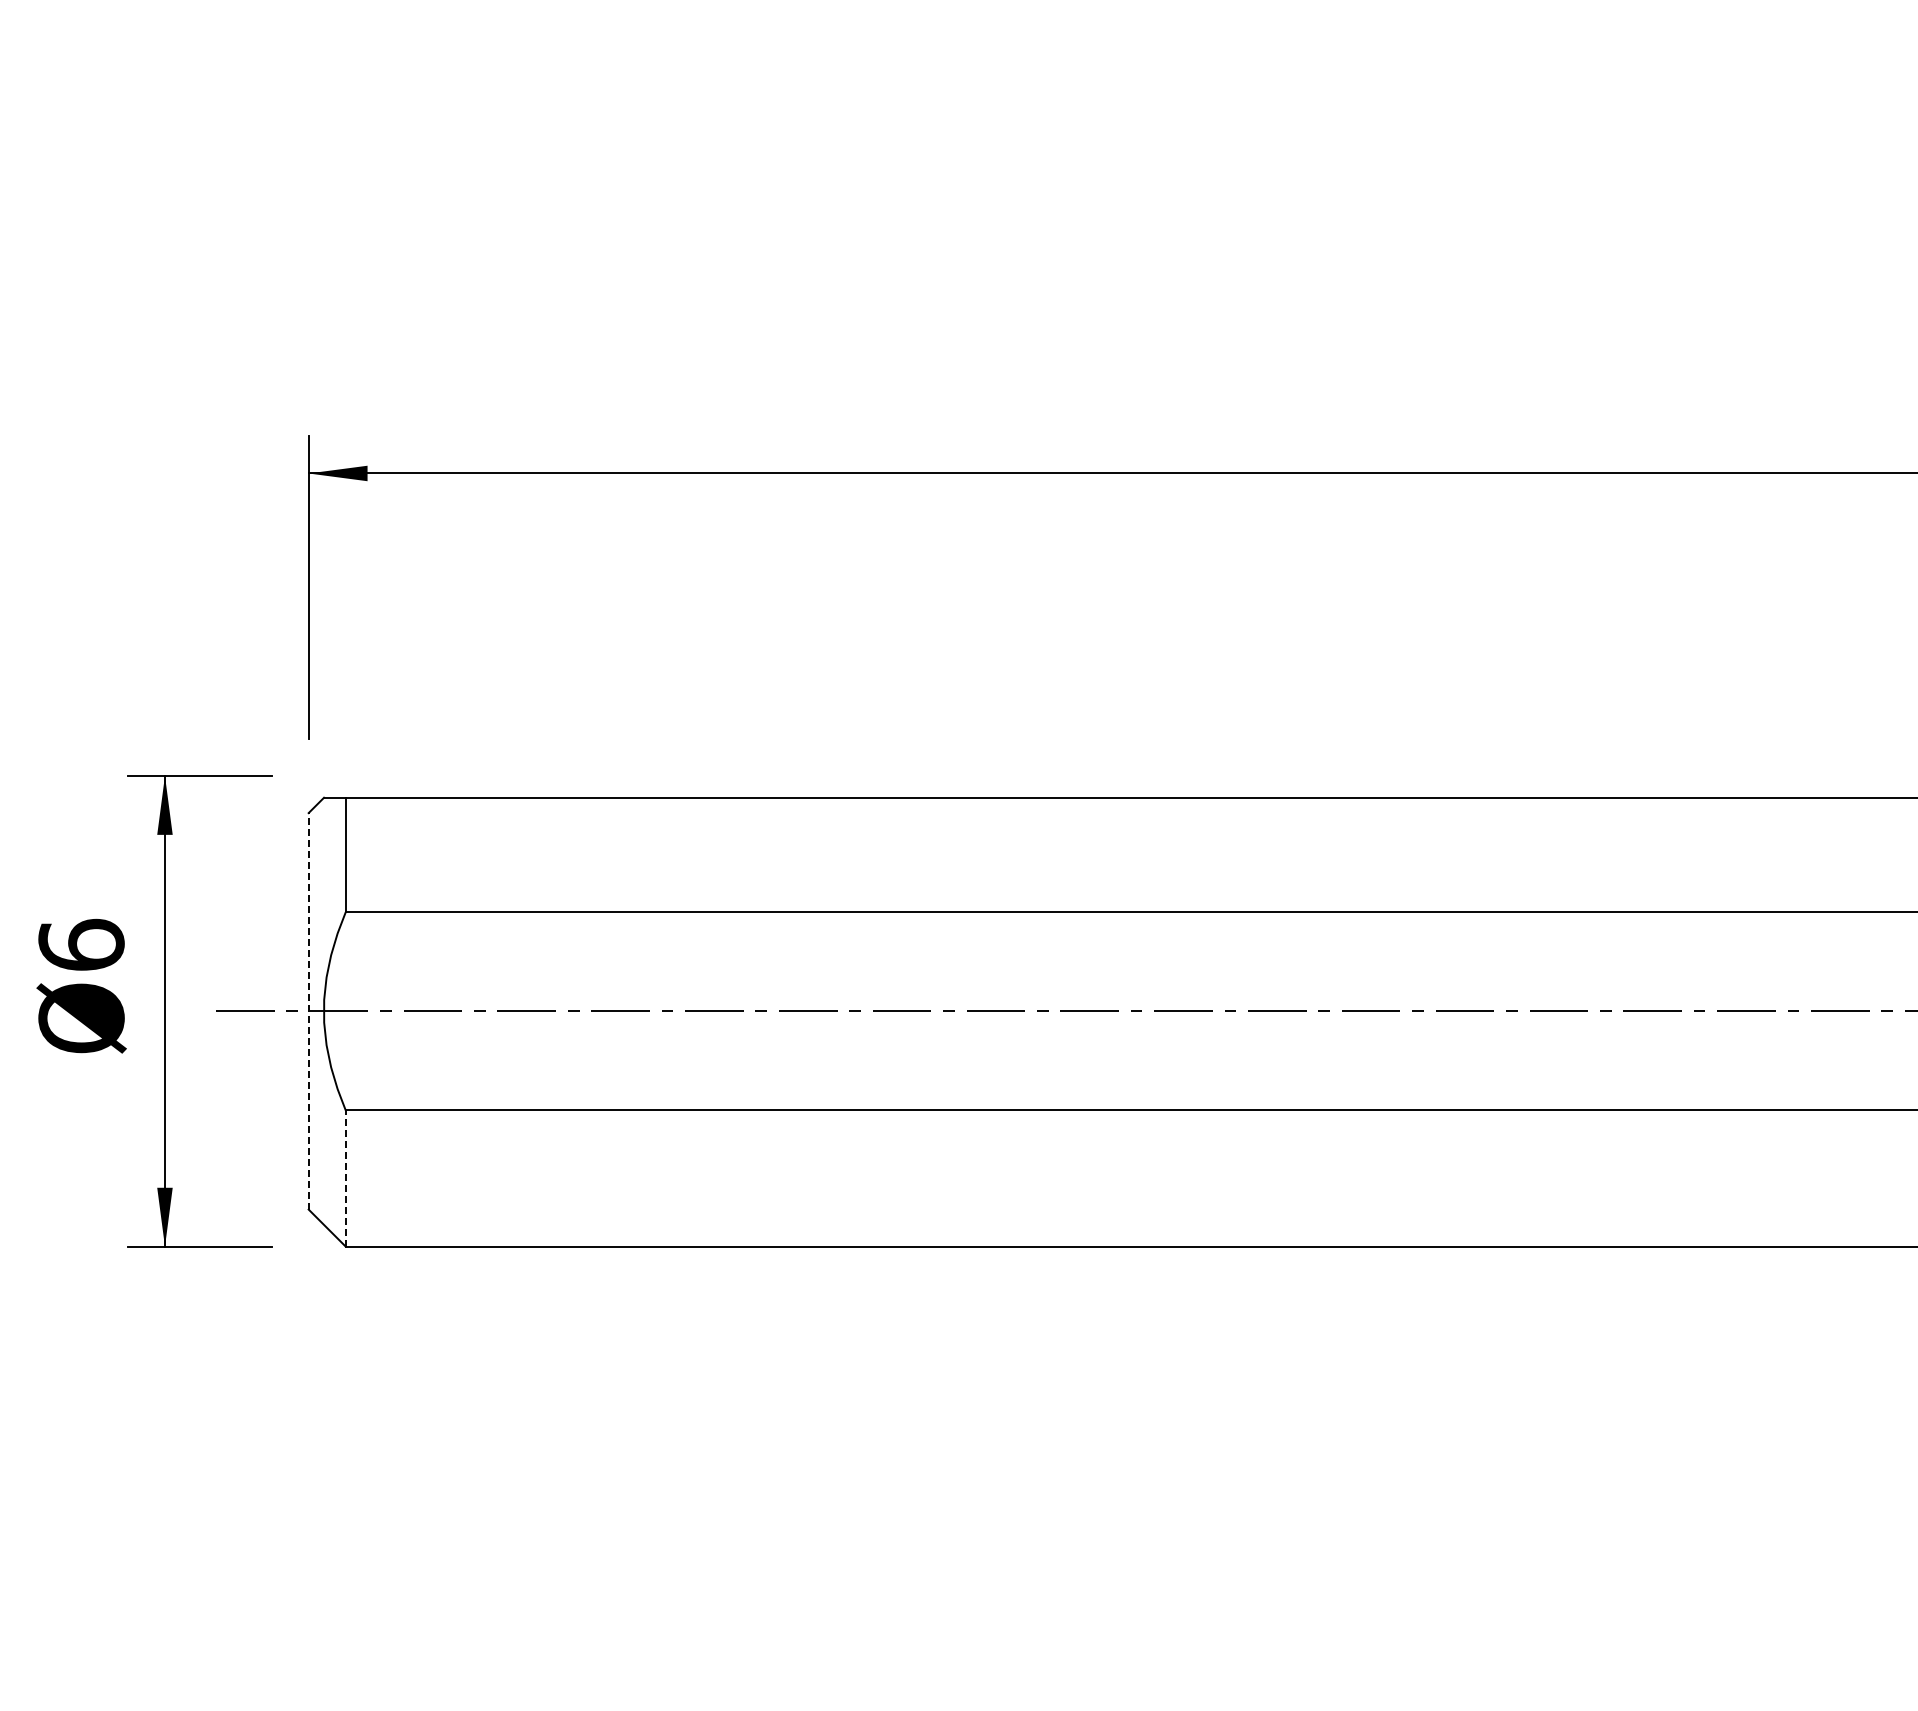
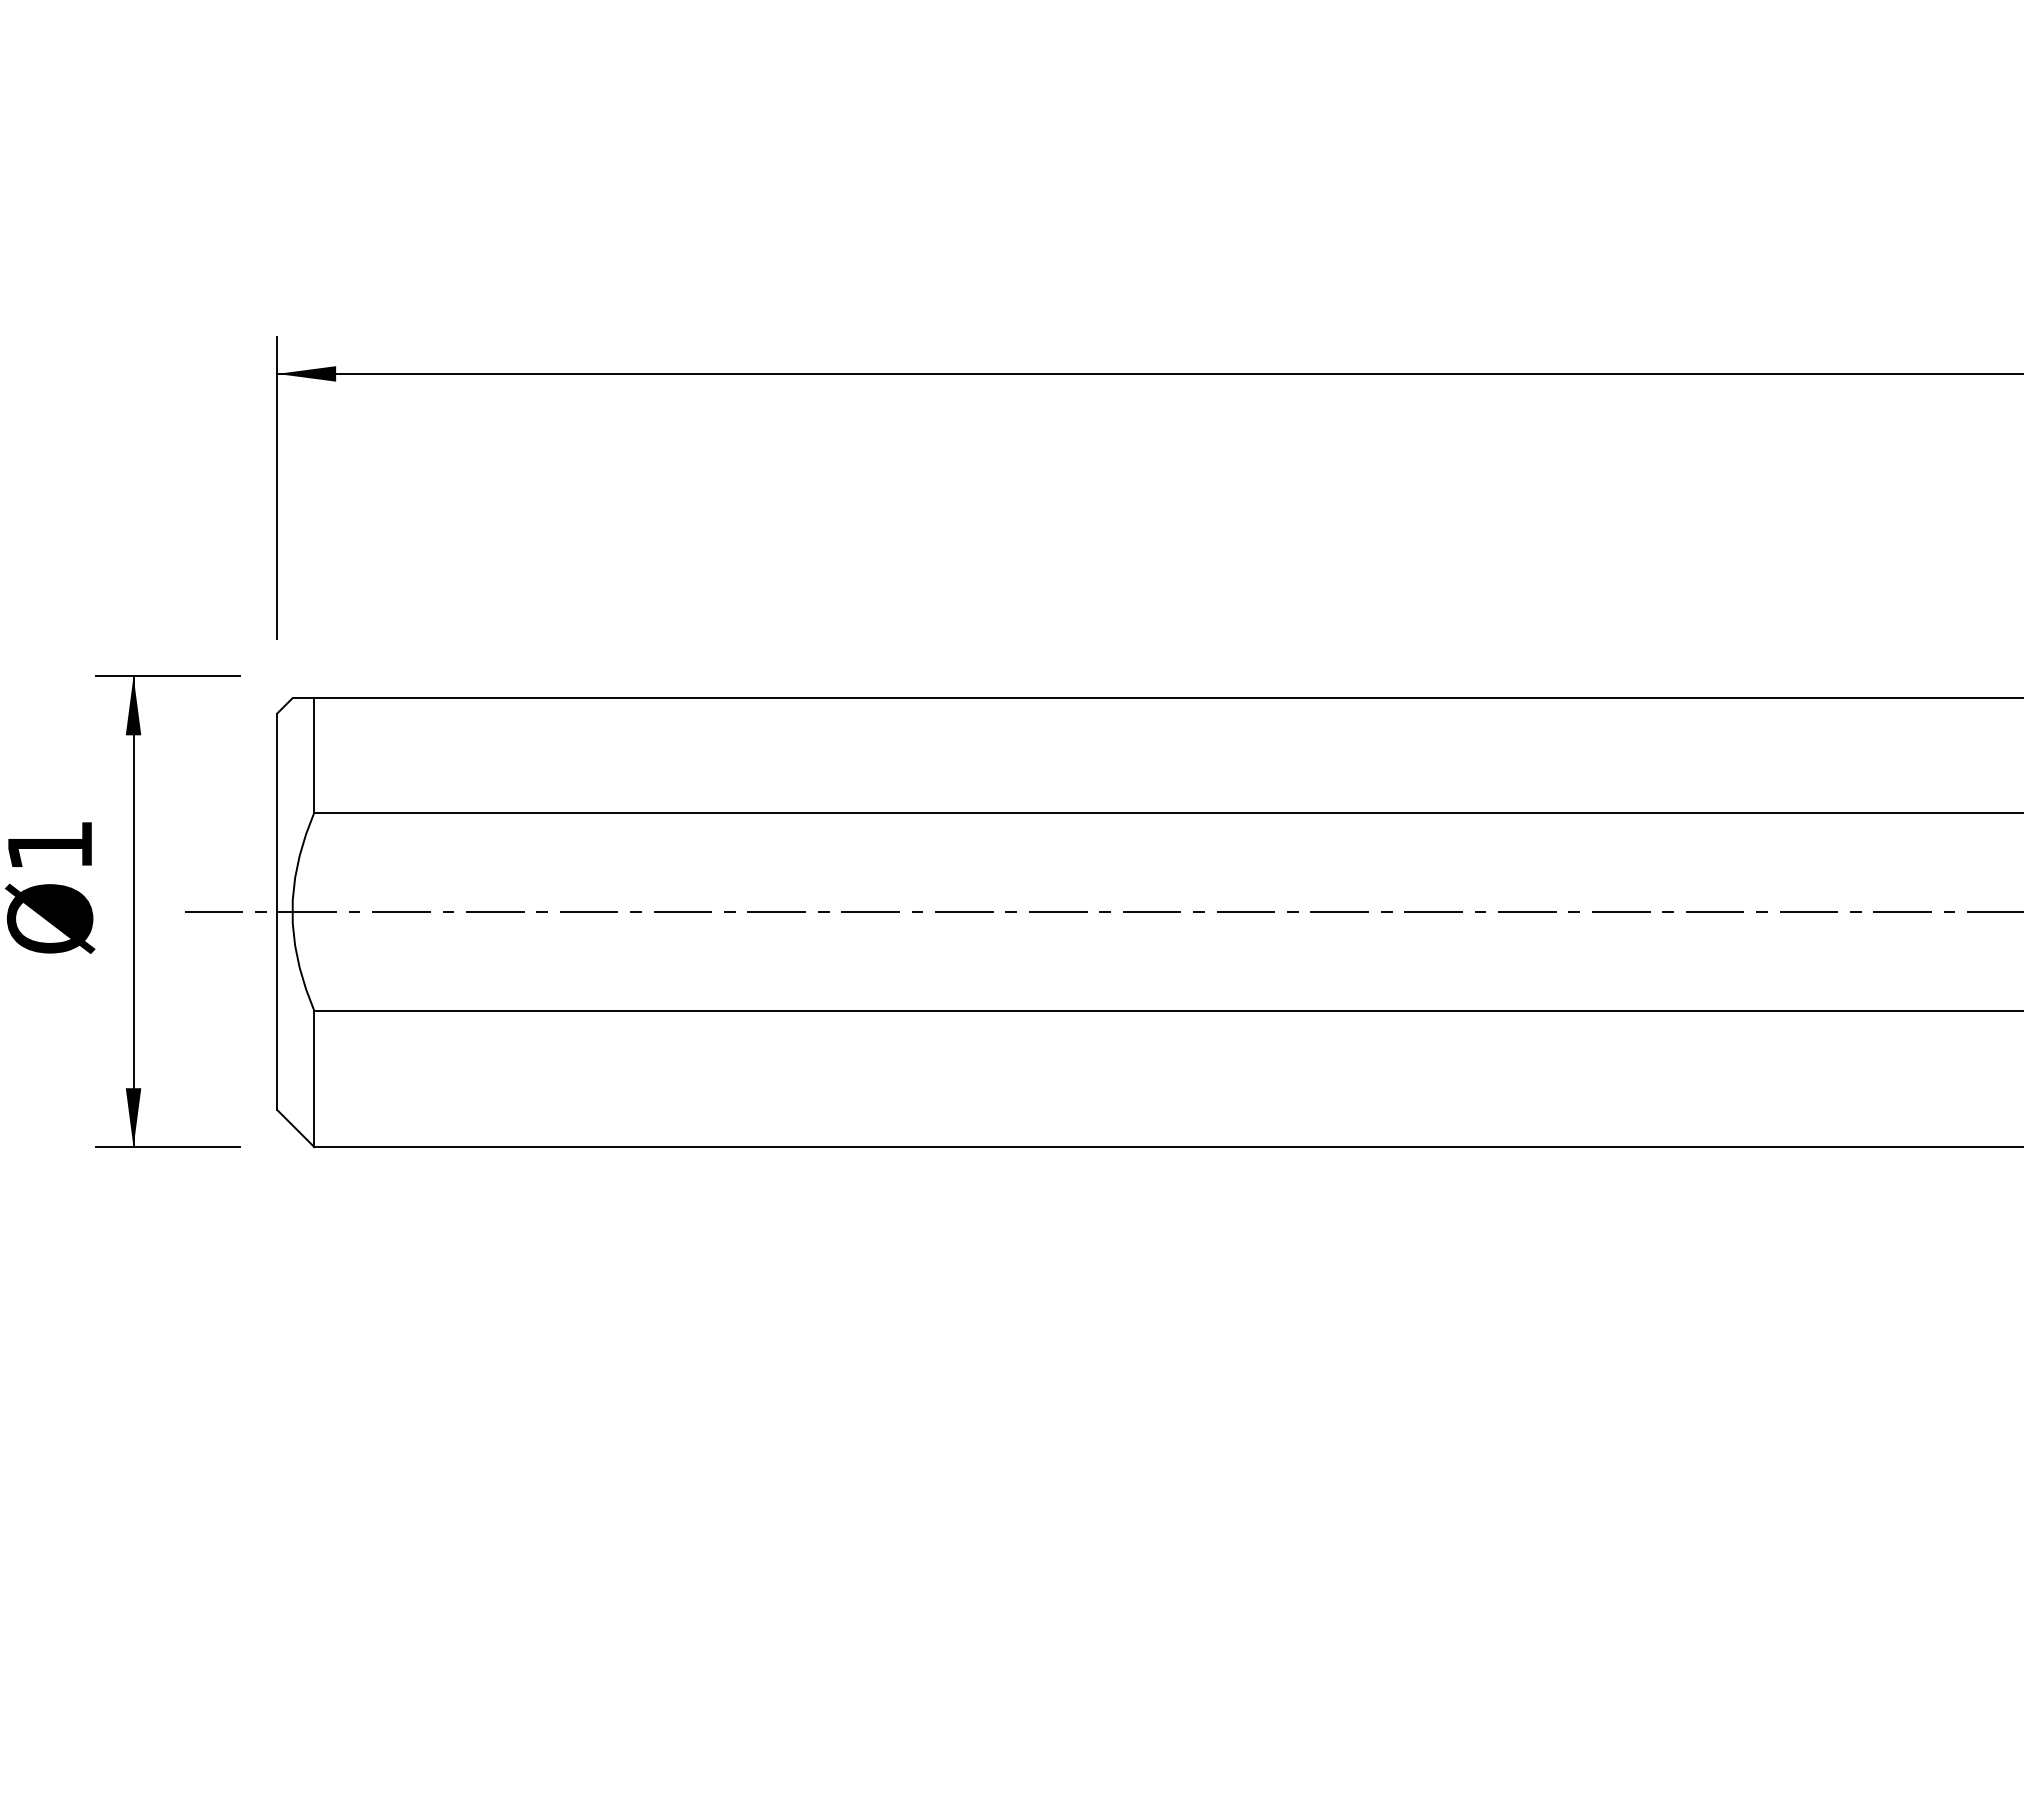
text: (80, 945) -> (49, 845), Ø6 -> Ø1
line: (308, 1011) -> (277, 911), dashed -> solid
line: (345, 1178) -> (314, 1078), dashed -> solid

